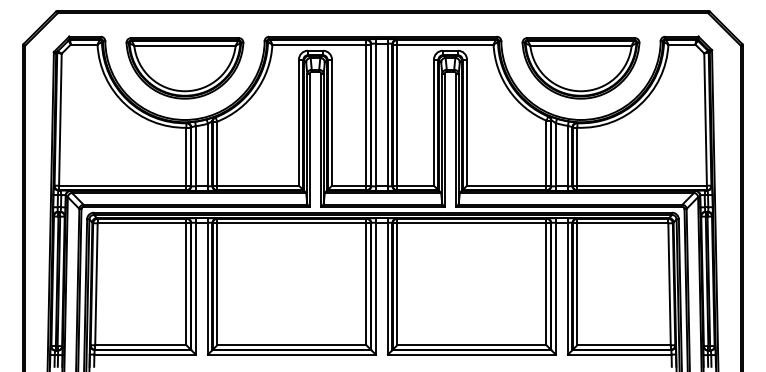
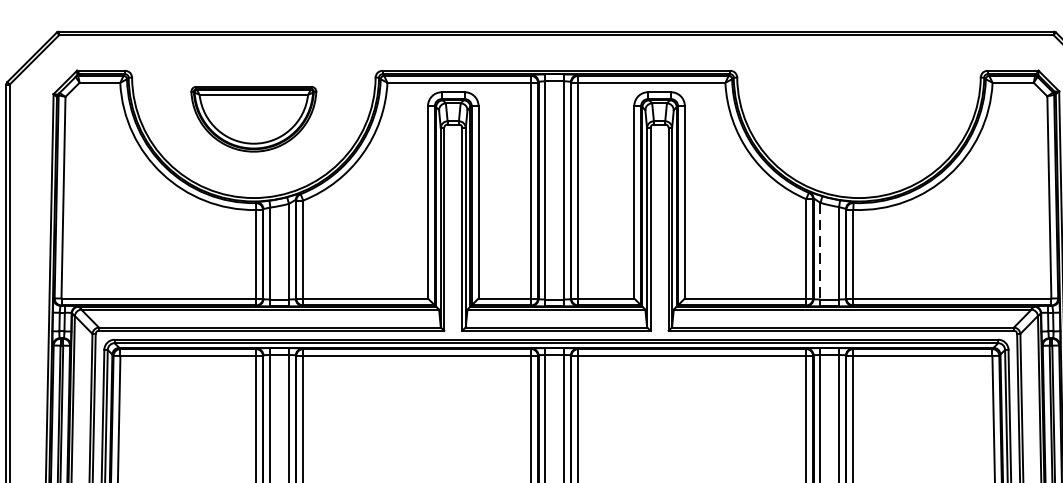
part: (184, 68) -> (253, 119), size x0.7
part: (580, 68) -> (858, 119), removed
line: (555, 154) -> (820, 250), solid -> dashed

